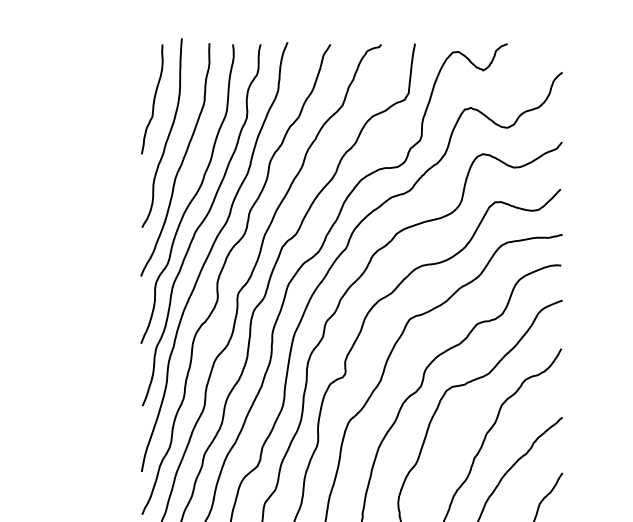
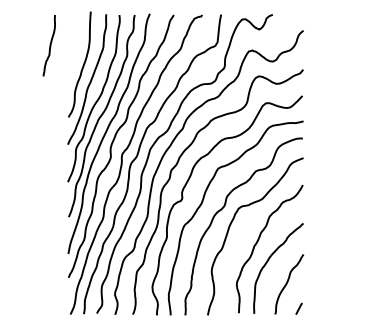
curve: (152, 98) -> (49, 45), moved

